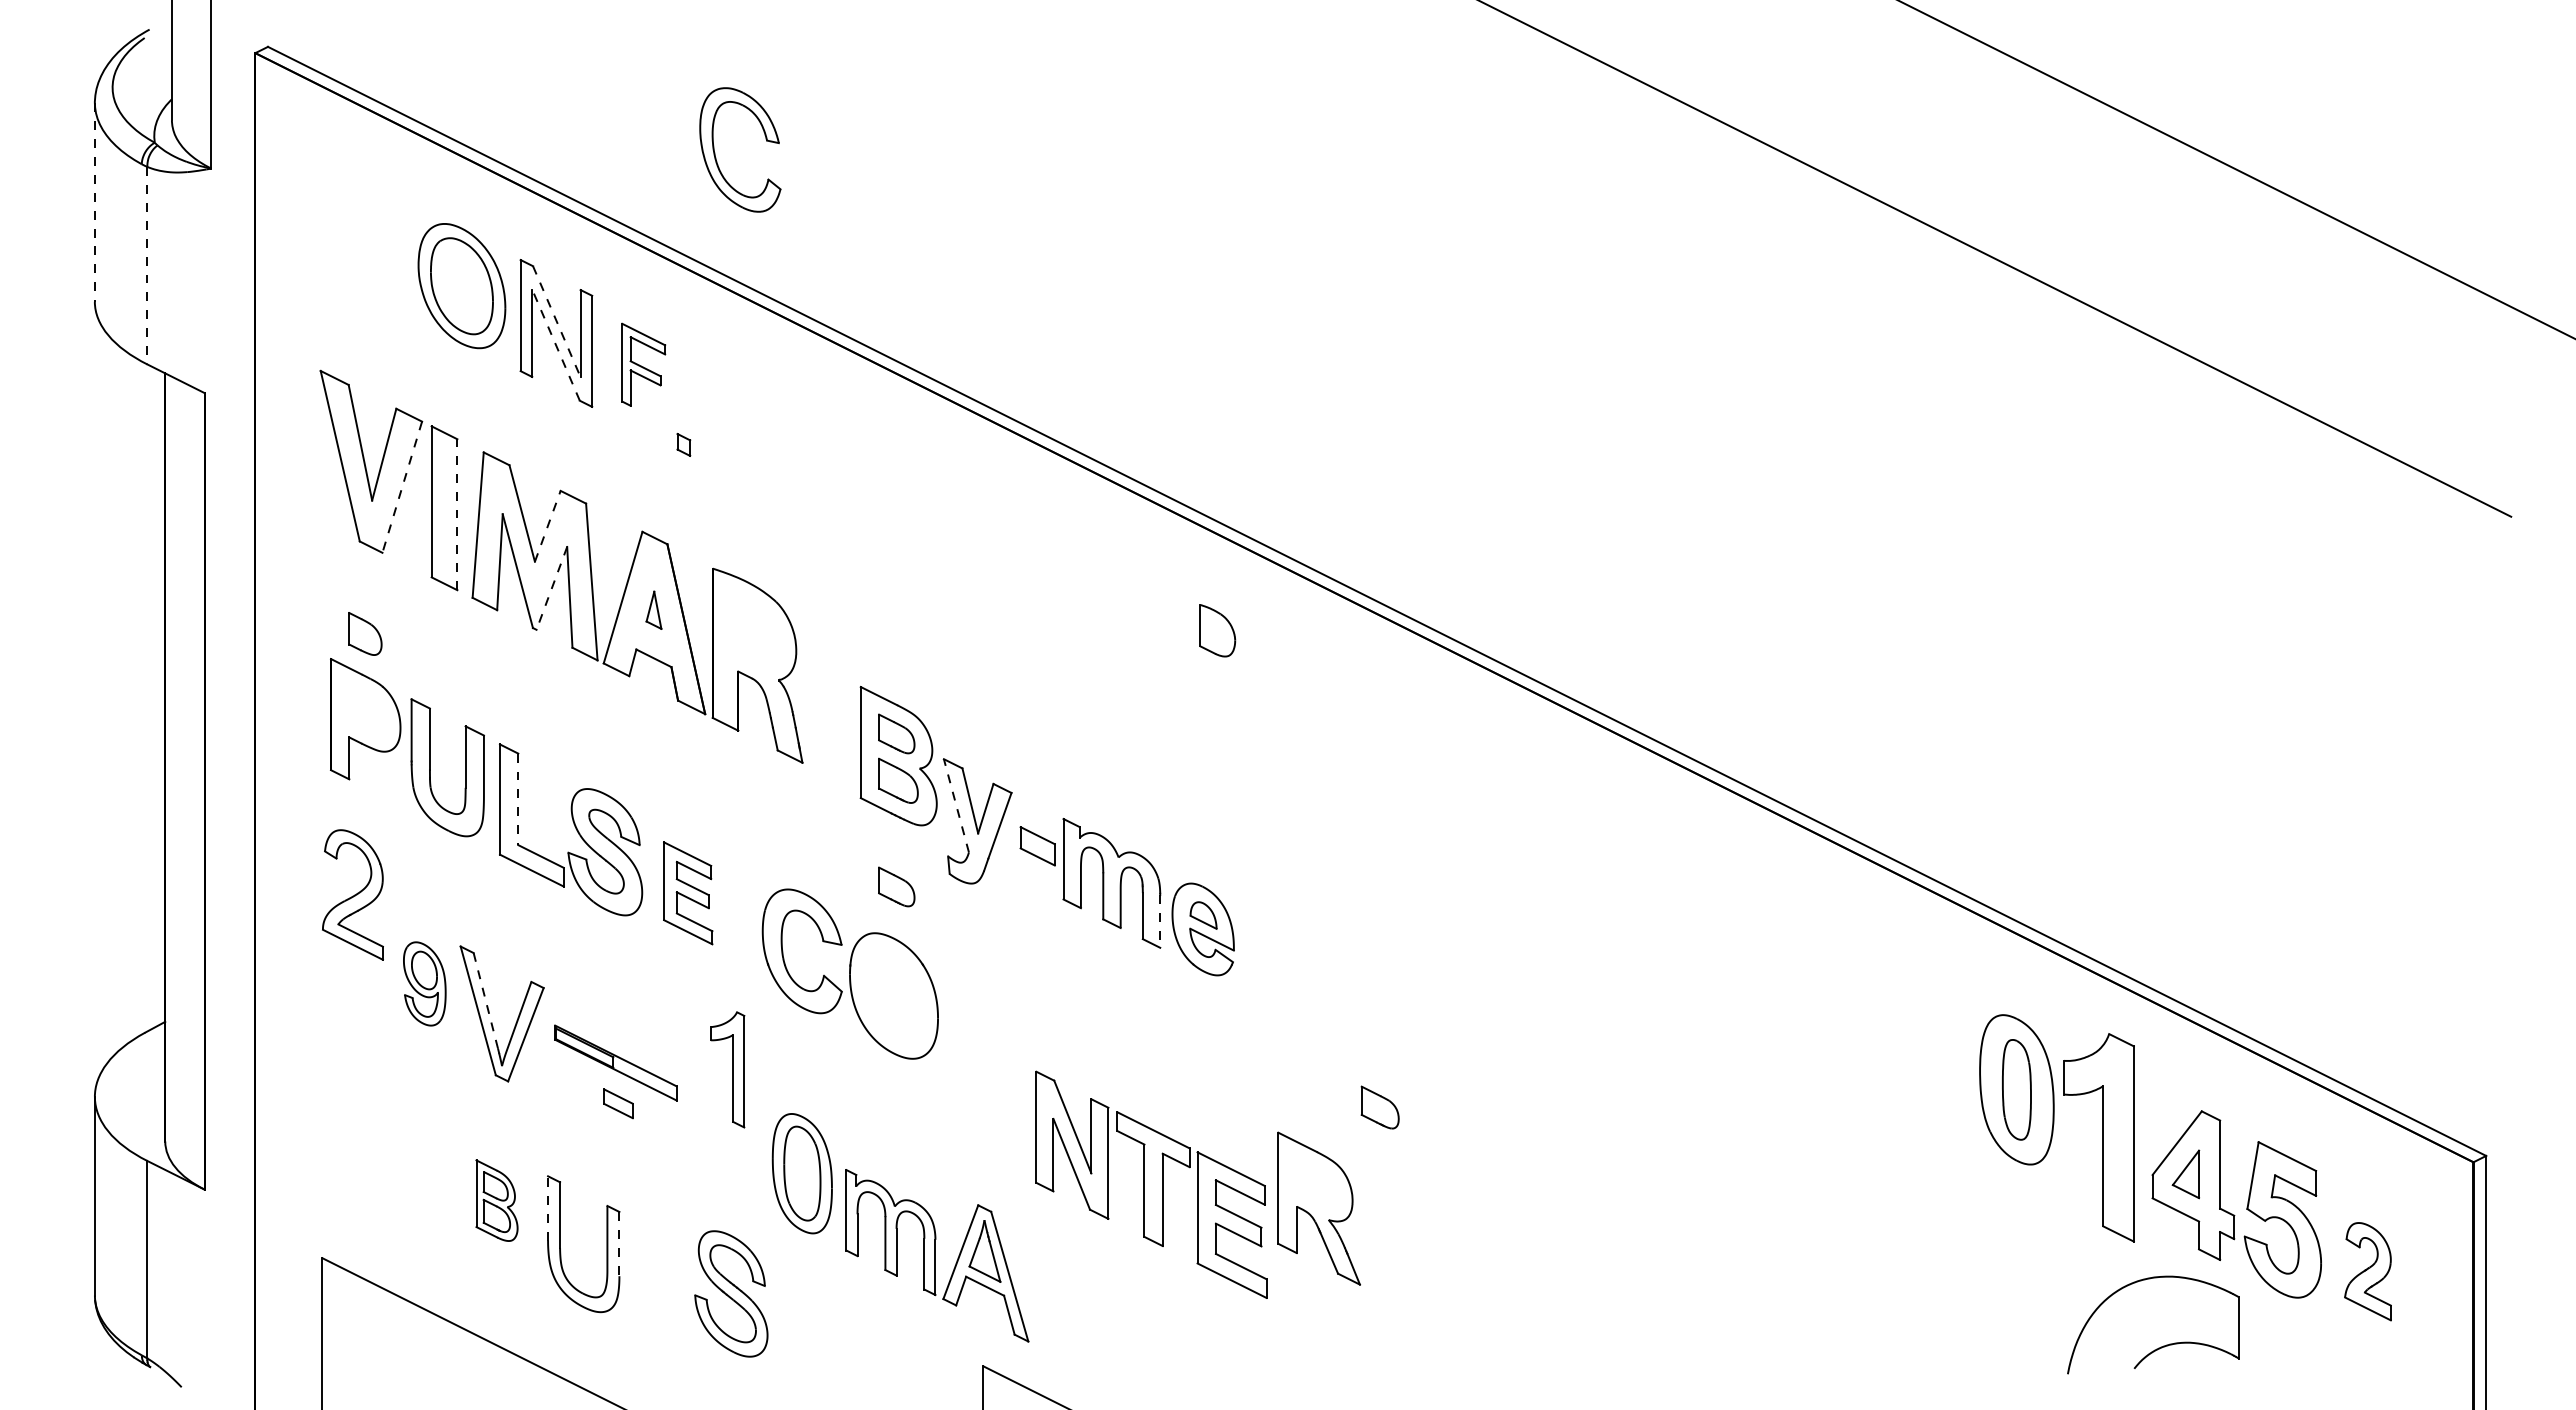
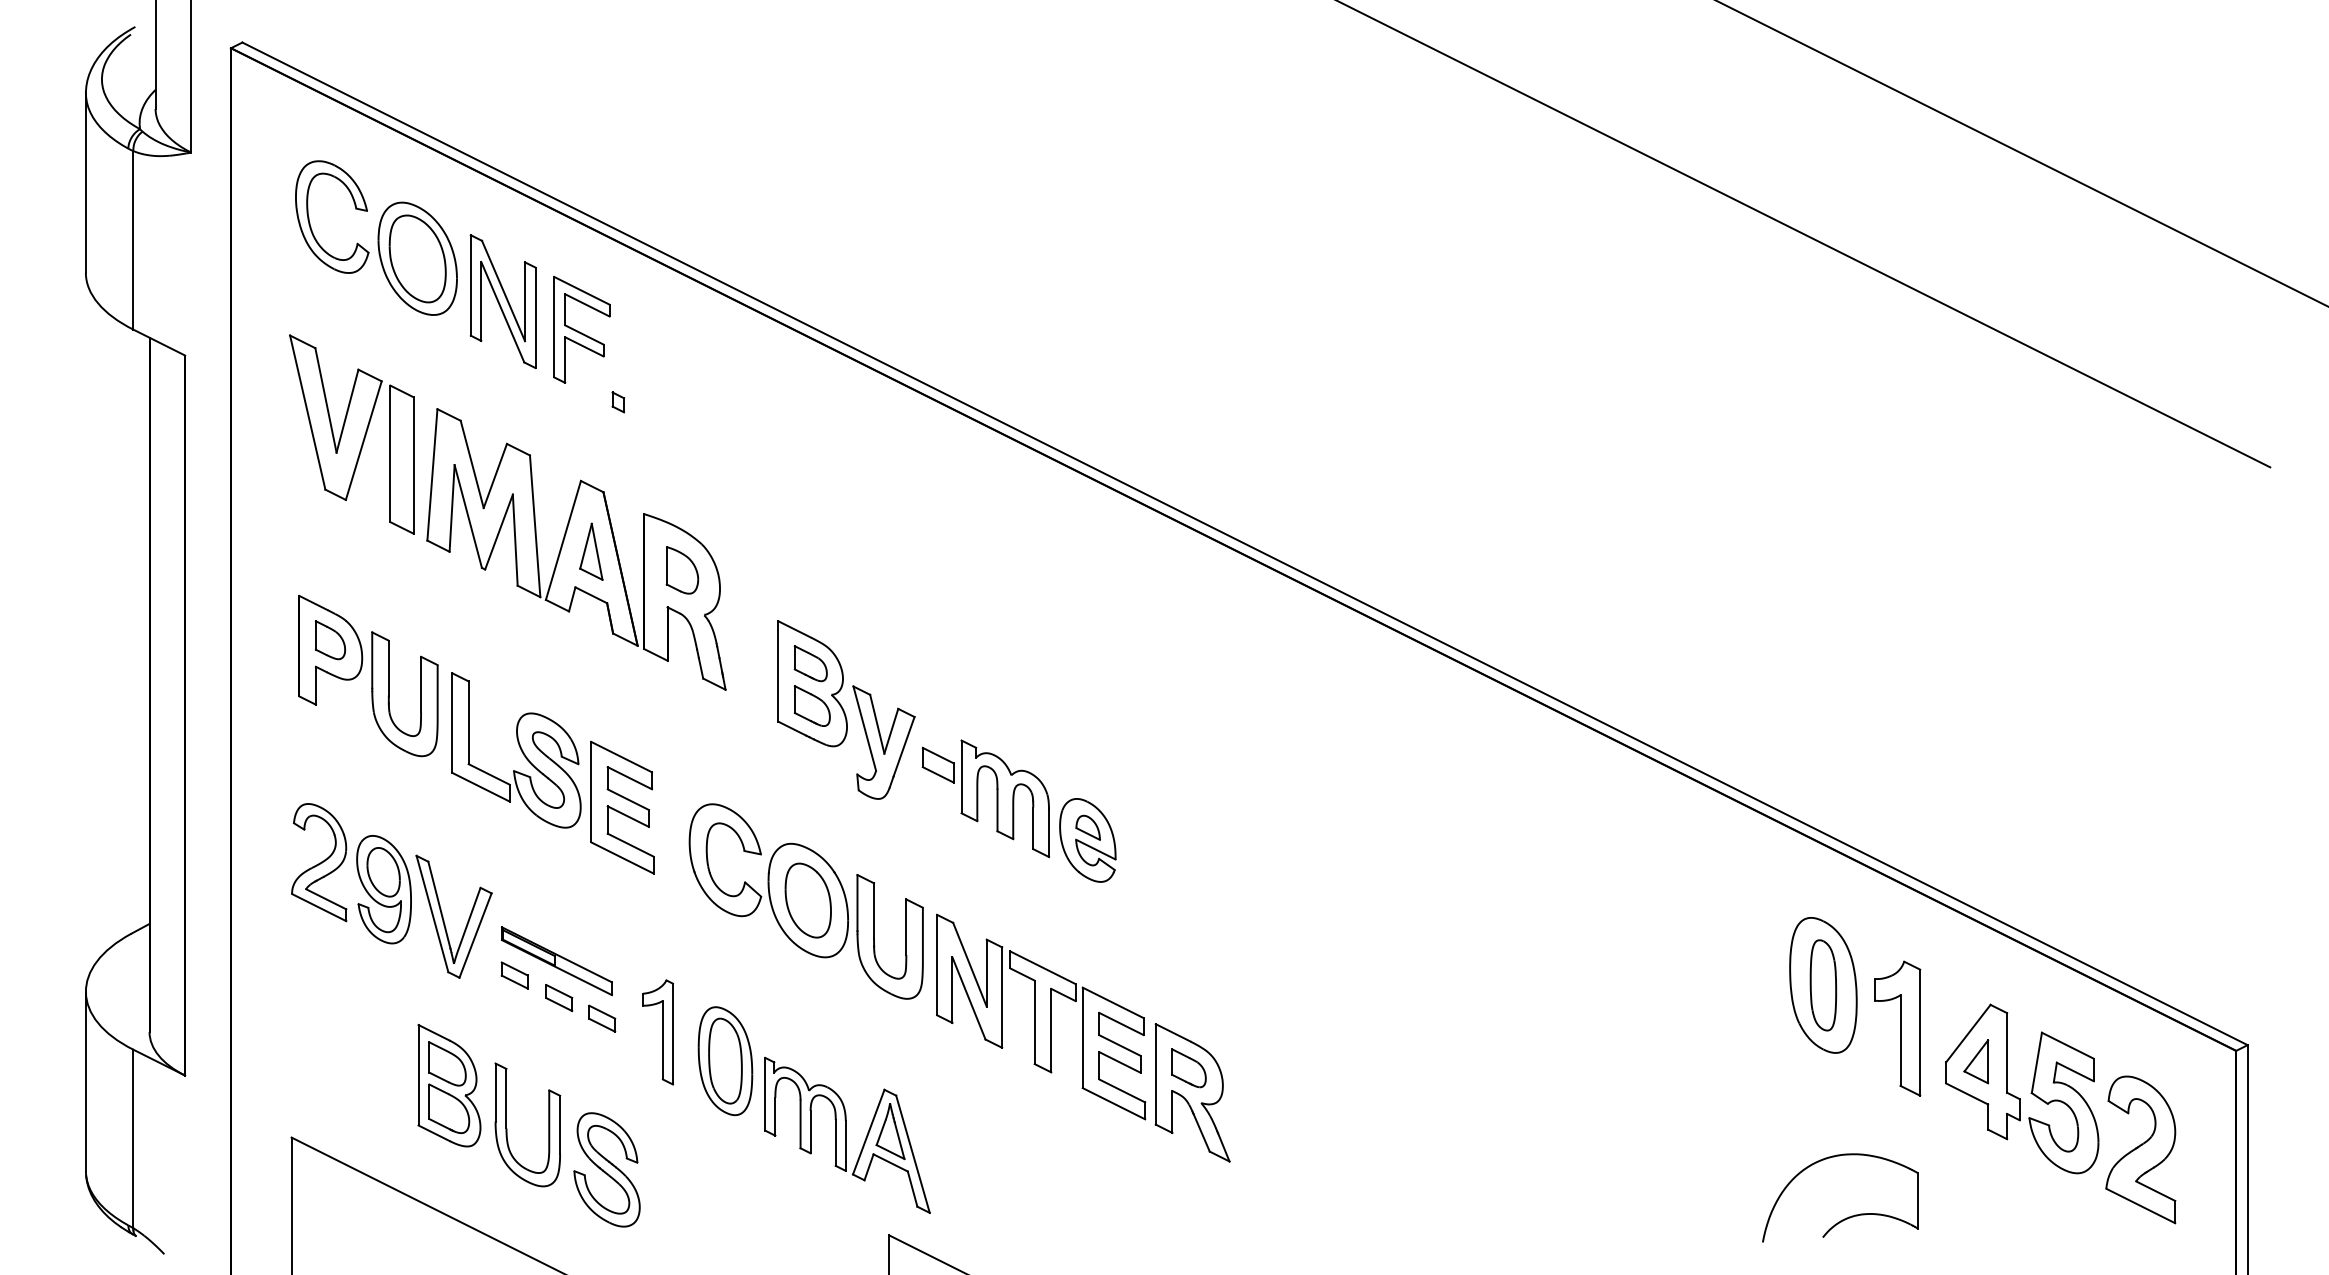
part: (715, 152) -> (309, 219), moved
line: (94, 202) -> (85, 183), dashed -> solid
line: (147, 265) -> (133, 240), dashed -> solid
line: (557, 322) -> (504, 291), dashed -> solid
line: (555, 344) -> (502, 311), dashed -> solid
part: (643, 364) -> (581, 329), size x1.43
line: (402, 487) -> (364, 440), dashed -> solid
line: (457, 514) -> (413, 465), dashed -> solid
line: (547, 526) -> (495, 476), dashed -> solid
line: (551, 588) -> (498, 532), dashed -> solid
part: (653, 610) -> (590, 552), size x1.67
part: (1217, 630) -> (682, 570), moved
part: (365, 633) -> (330, 639), moved
line: (518, 799) -> (468, 722), dashed -> solid
line: (956, 805) -> (864, 728), dashed -> solid
part: (896, 886) -> (810, 801), removed
part: (687, 893) -> (621, 807), size x1.43
part: (352, 894) -> (318, 862), moved
line: (1160, 921) -> (1049, 833), dashed -> solid
part: (424, 983) -> (383, 889), size x1.43
part: (893, 995) -> (807, 900), added
line: (485, 1001) -> (439, 905), dashed -> solid
part: (967, 1035) -> (874, 936), added
part: (727, 1069) -> (657, 1032), moved
part: (568, 1078) -> (514, 975), added
part: (1379, 1107) -> (1188, 1068), moved
part: (665, 1126) -> (601, 1018), added
part: (2098, 1137) -> (1897, 1028), size x0.71
part: (1151, 1184) -> (1041, 1016), moved
part: (496, 1200) -> (448, 1085), size x1.67
line: (548, 1207) -> (495, 1091), dashed -> solid
line: (619, 1244) -> (560, 1125), dashed -> solid
part: (2367, 1271) -> (2140, 1149), size x1.67
part: (731, 1293) -> (607, 1169), moved
part: (2163, 1345) -> (1849, 1216), moved

